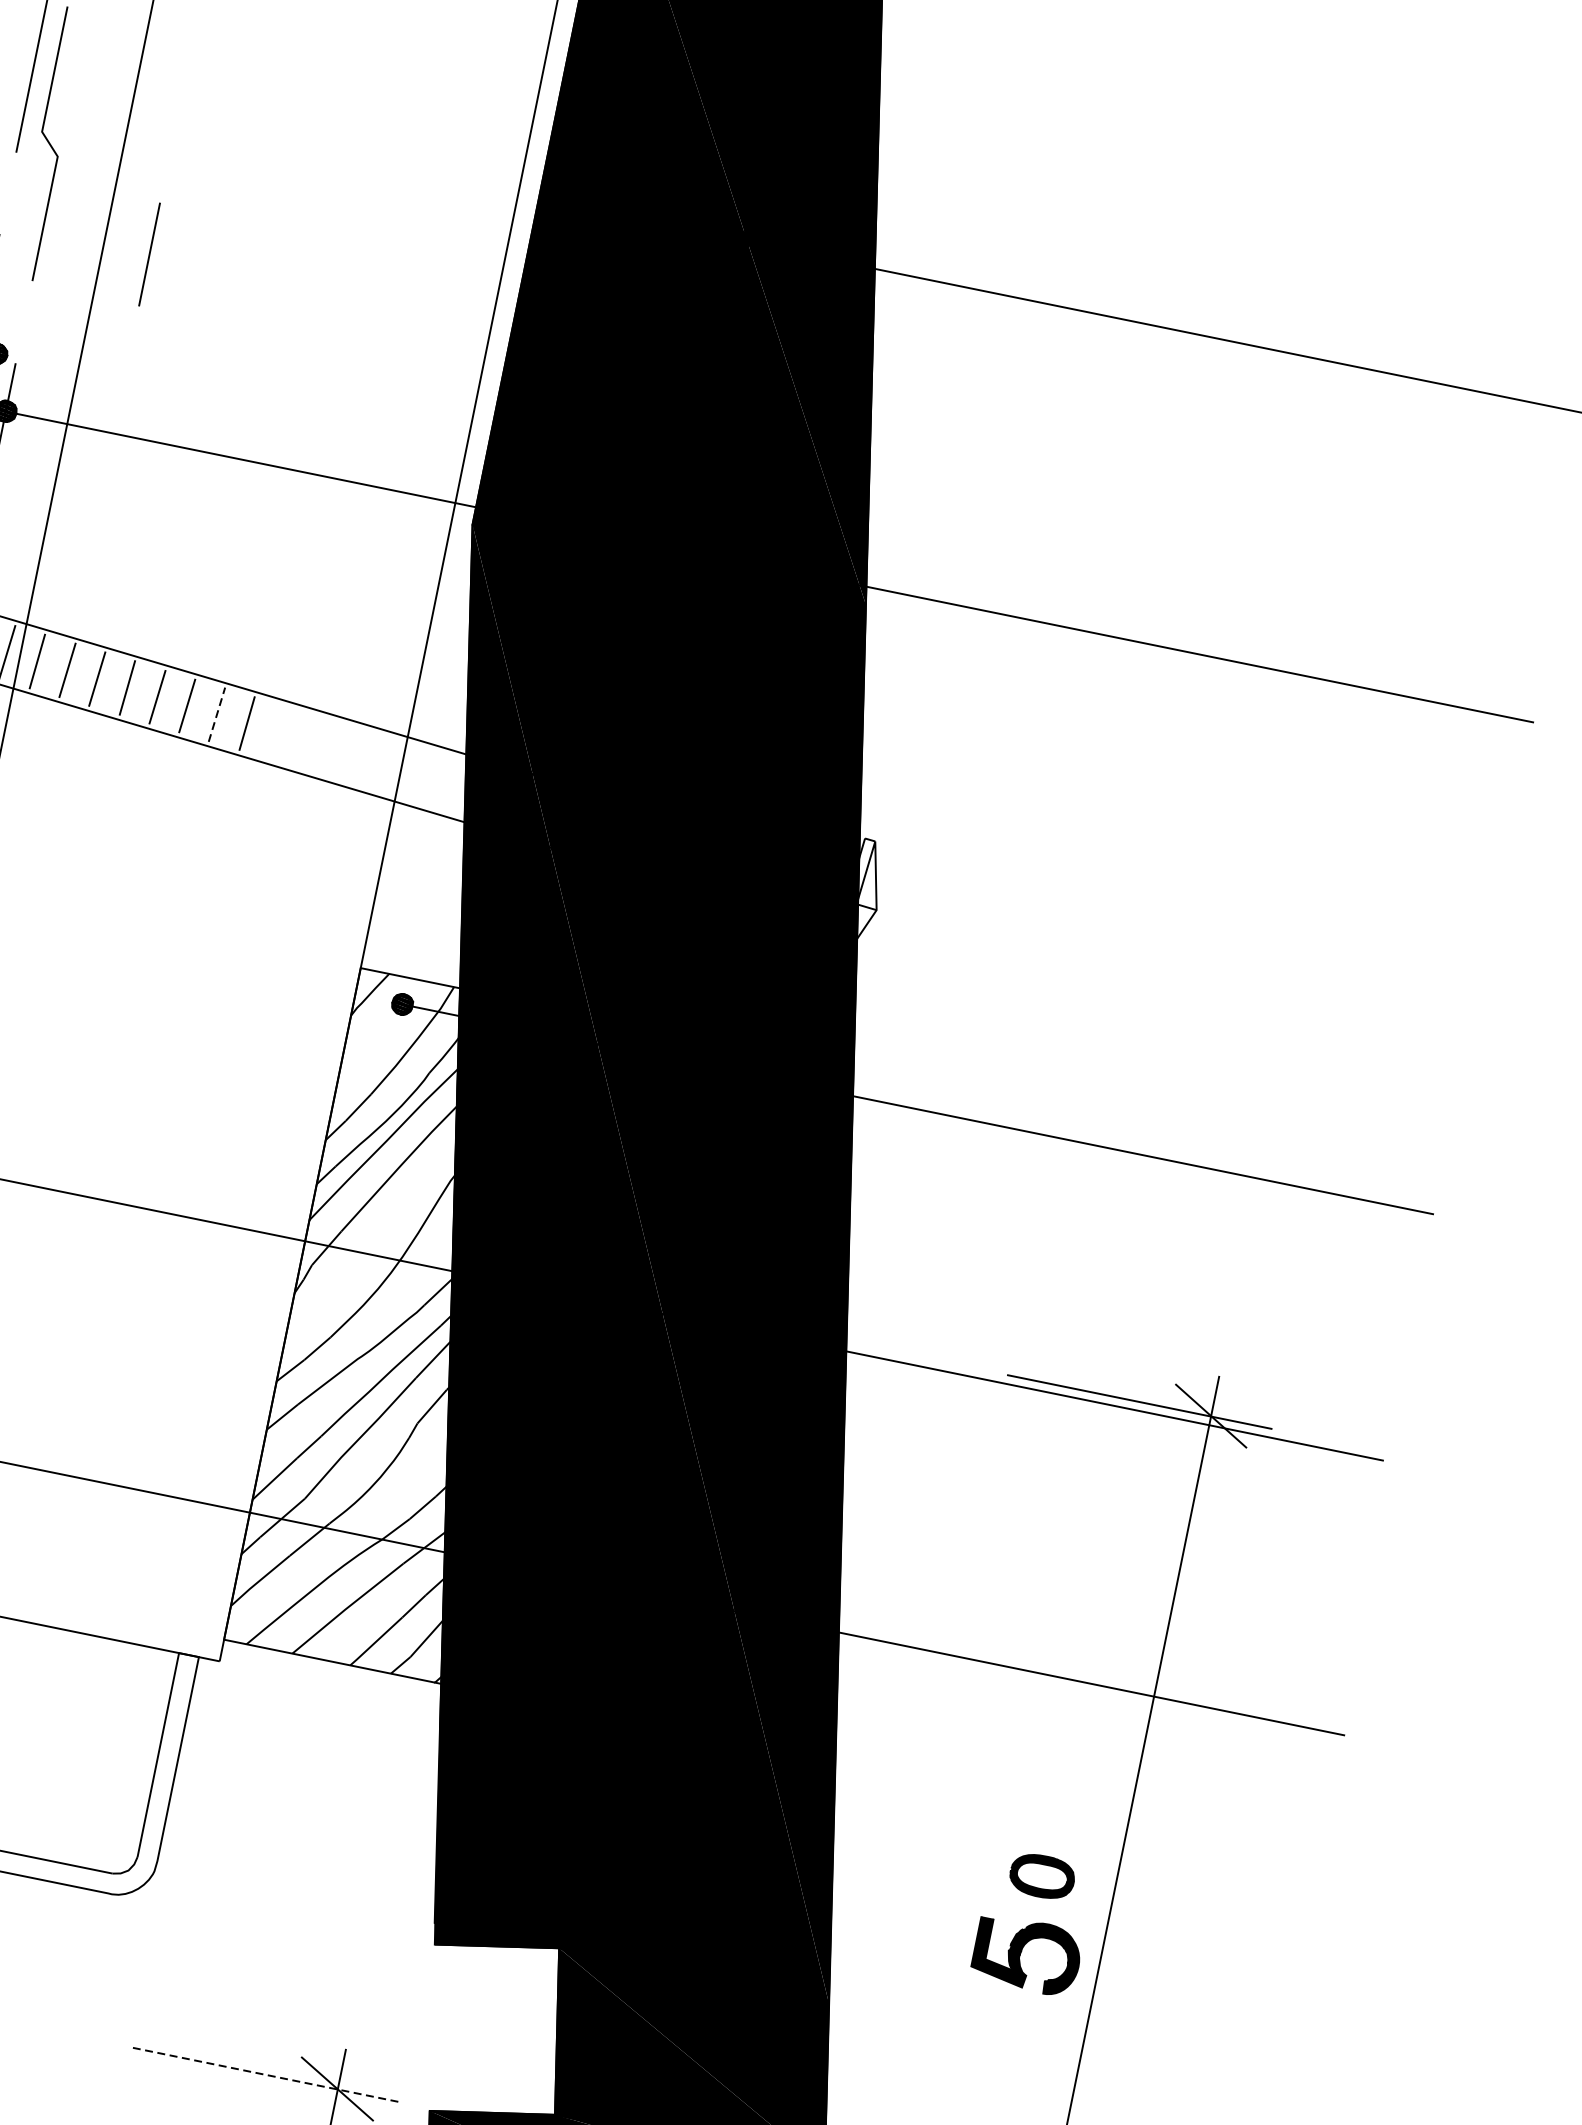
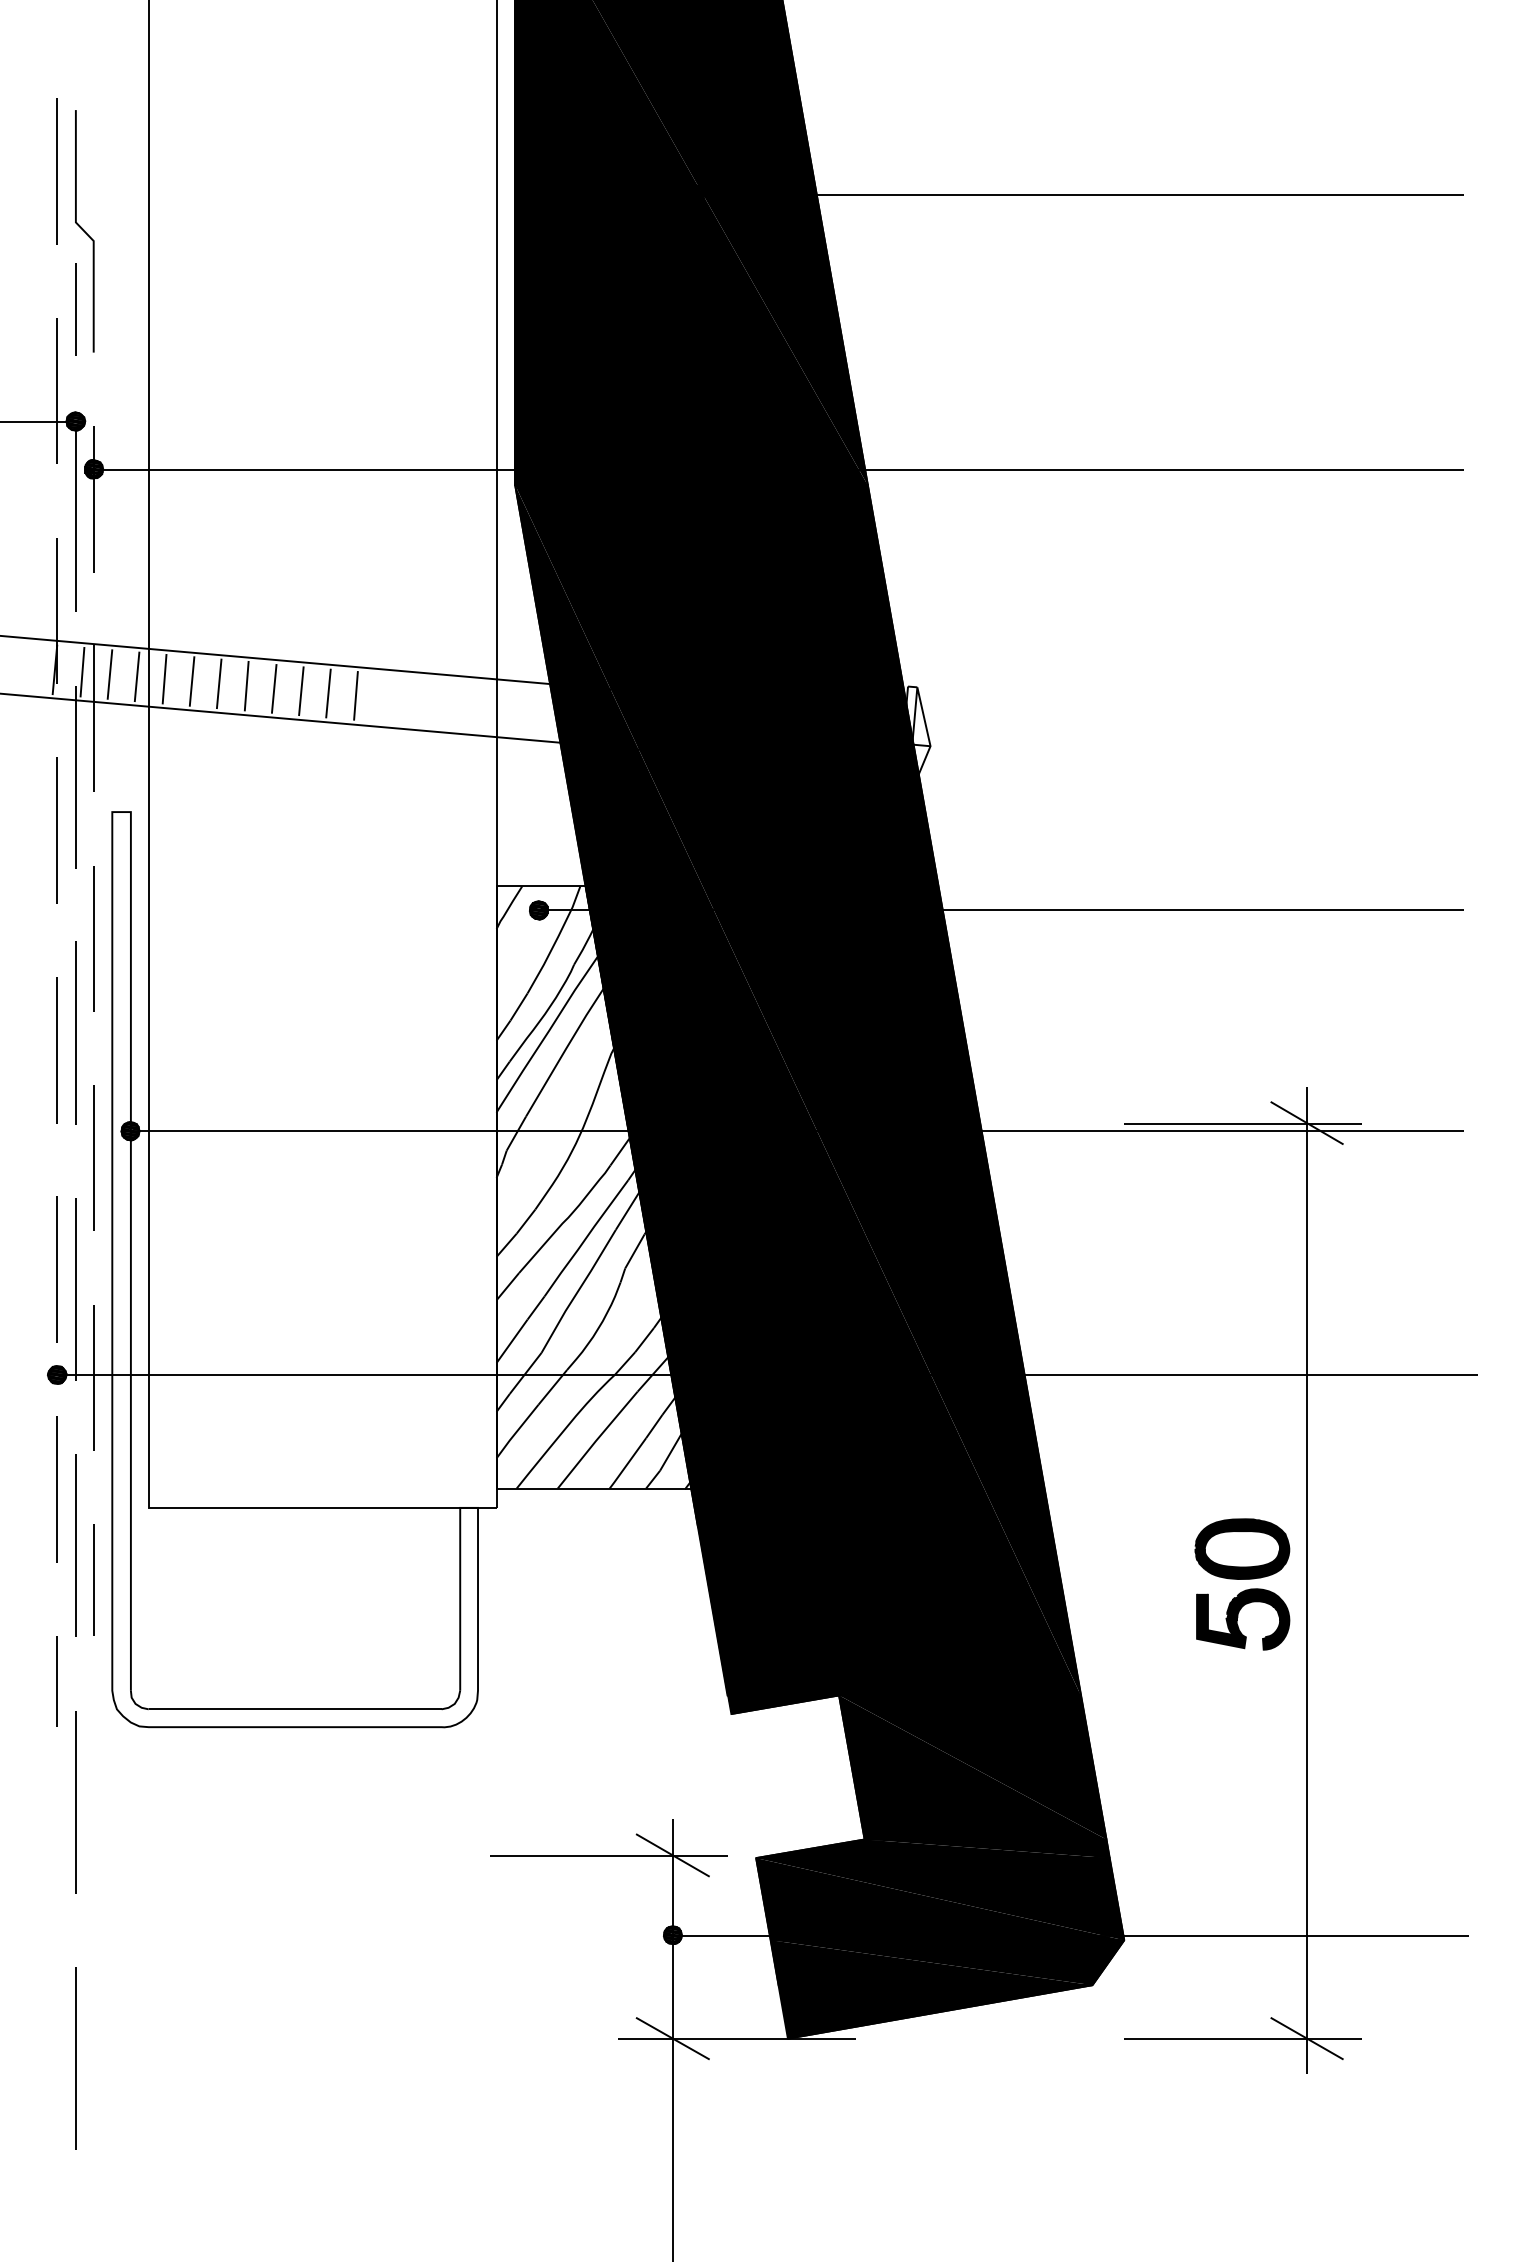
line: (149, 254) -> (75, 309), moved
line: (216, 714) -> (328, 693), dashed -> solid
part: (1042, 1875) -> (1242, 1548), size x1.67
line: (265, 2074) -> (608, 1855), dashed -> solid

